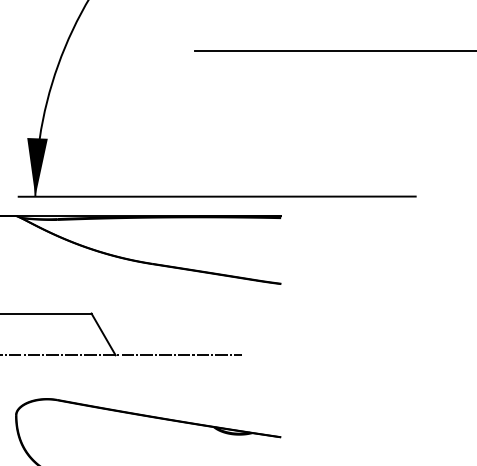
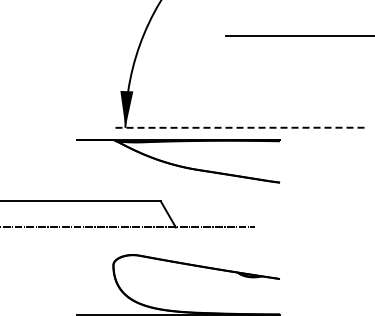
line: (216, 196) -> (239, 127), solid -> dashed

